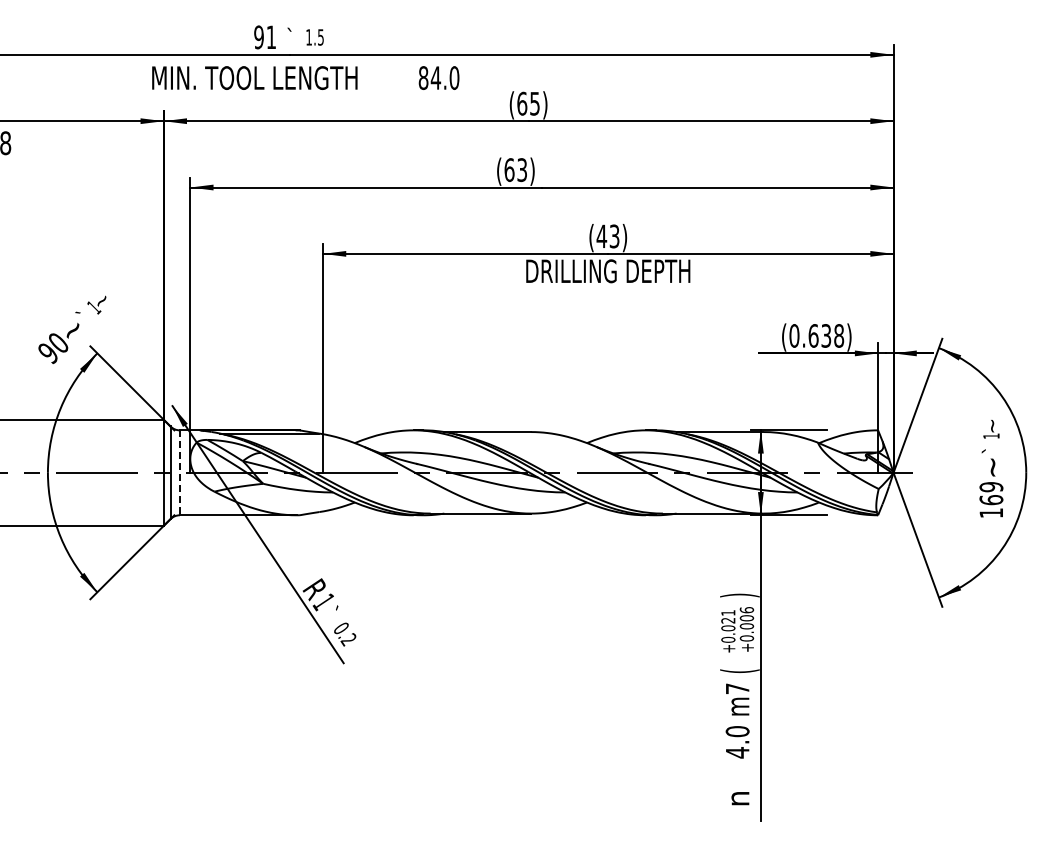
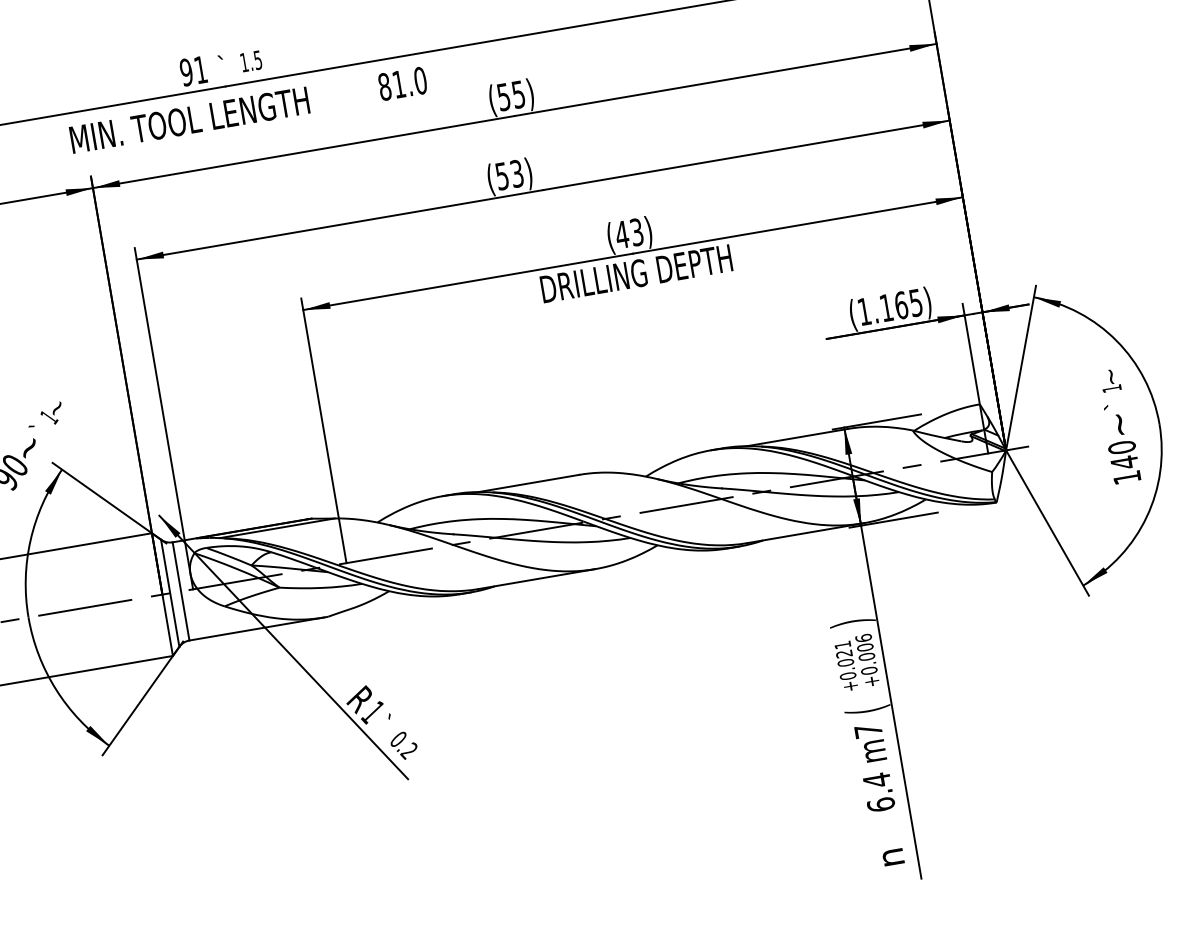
text: (435, 77) -> (398, 83), 84.0 -> 81.0
text: (522, 103) -> (504, 96), (65) -> (55)
text: (509, 170) -> (502, 176), (63) -> (53)
text: (816, 335) -> (889, 306), (0.638) -> (1.165)
line: (179, 473) -> (180, 592), dashed -> solid
text: (991, 493) -> (1123, 454), 169 -> 140
text: (737, 741) -> (878, 791), 4.0 -> 6.4

